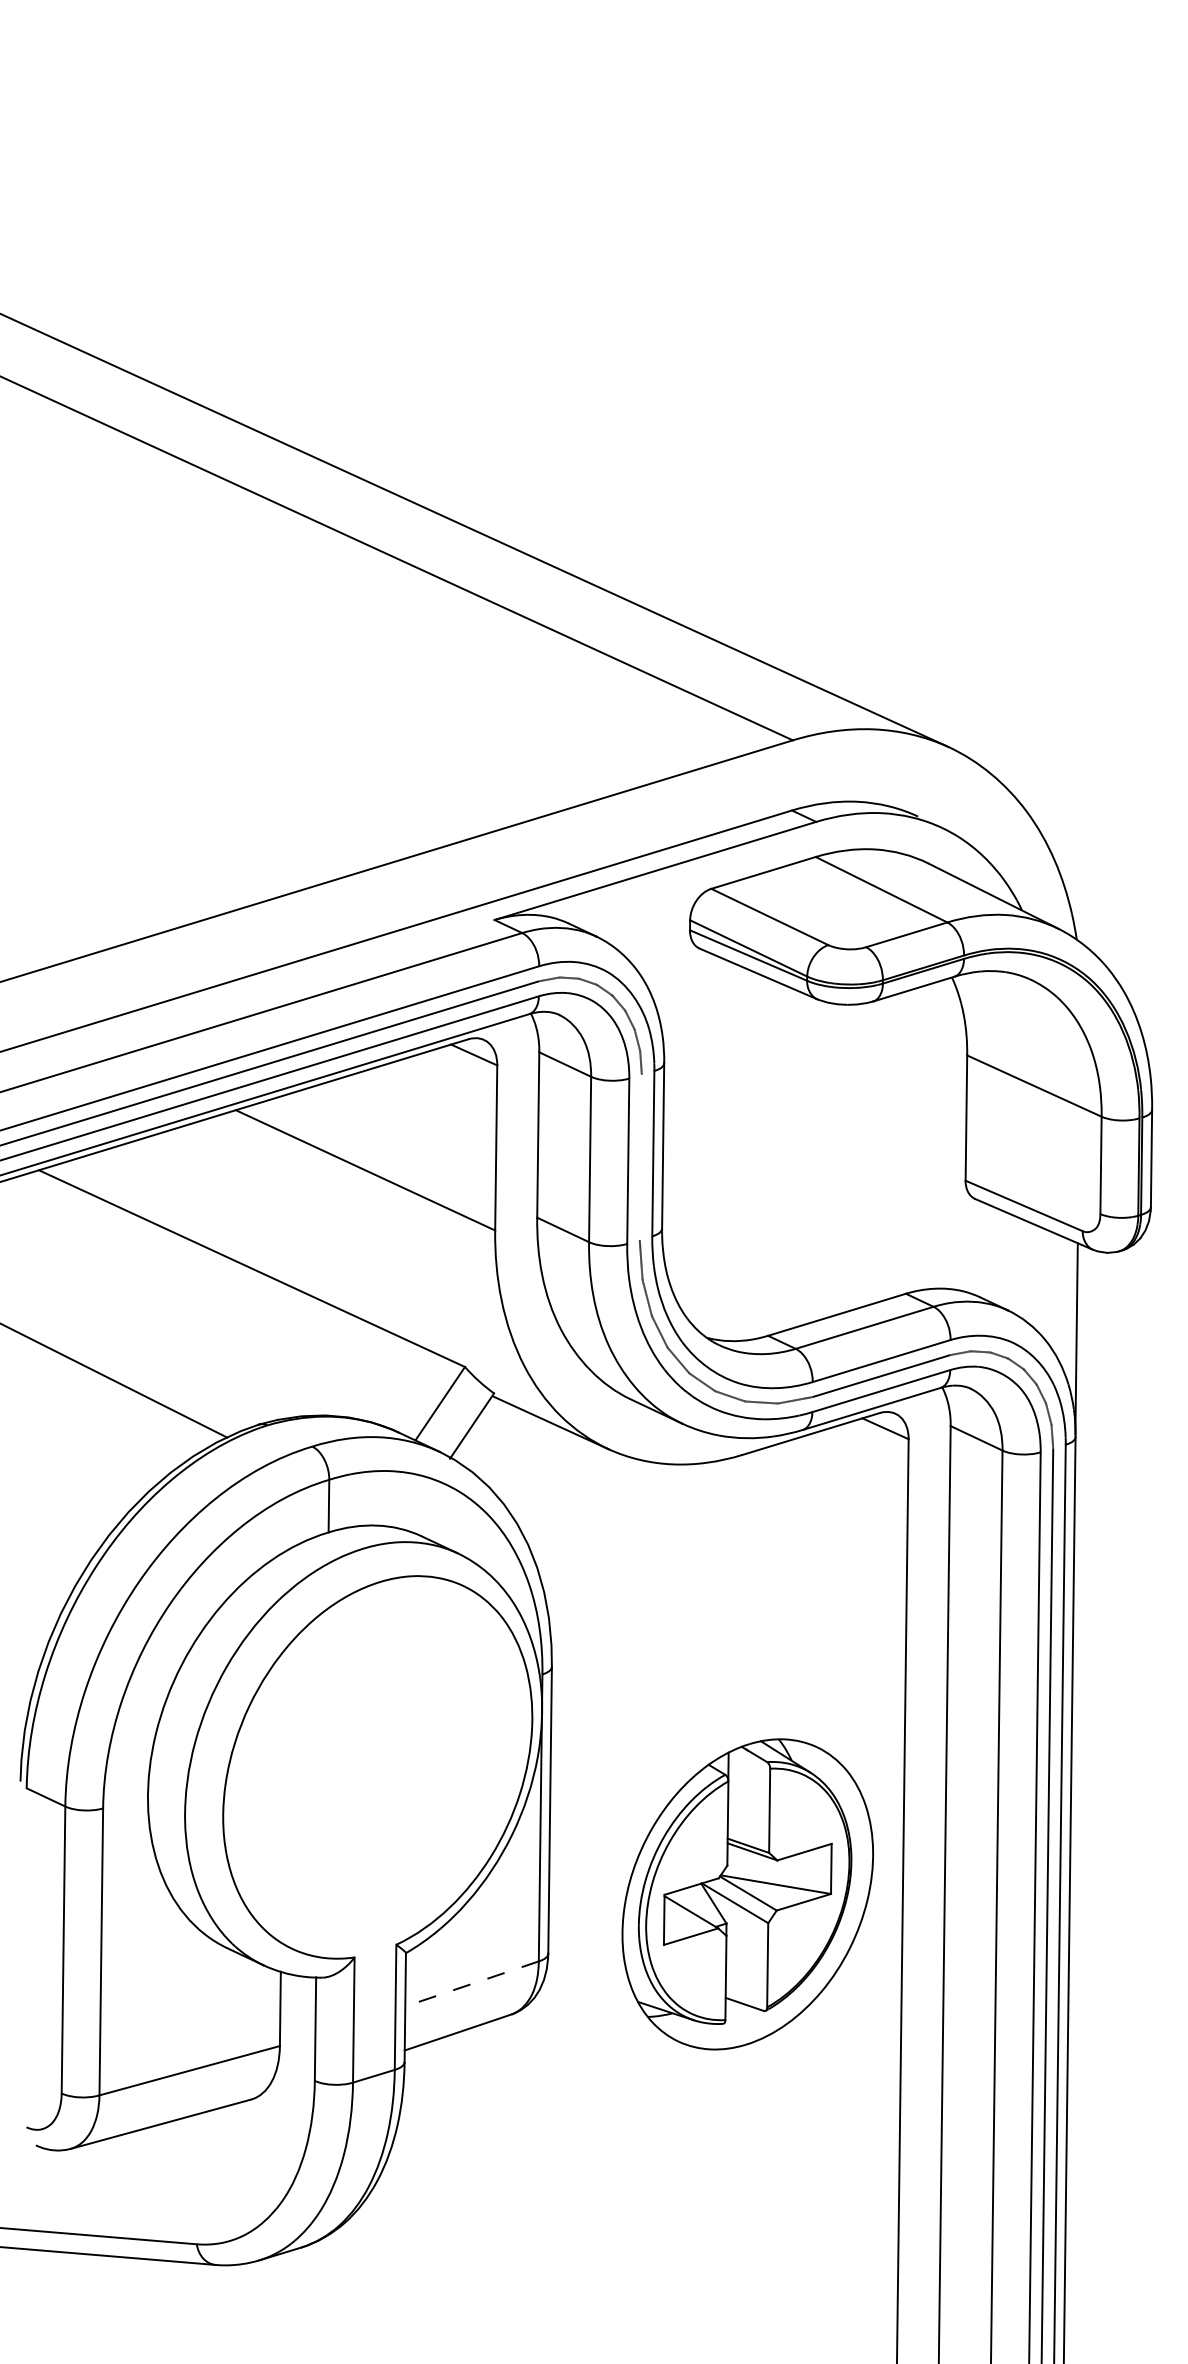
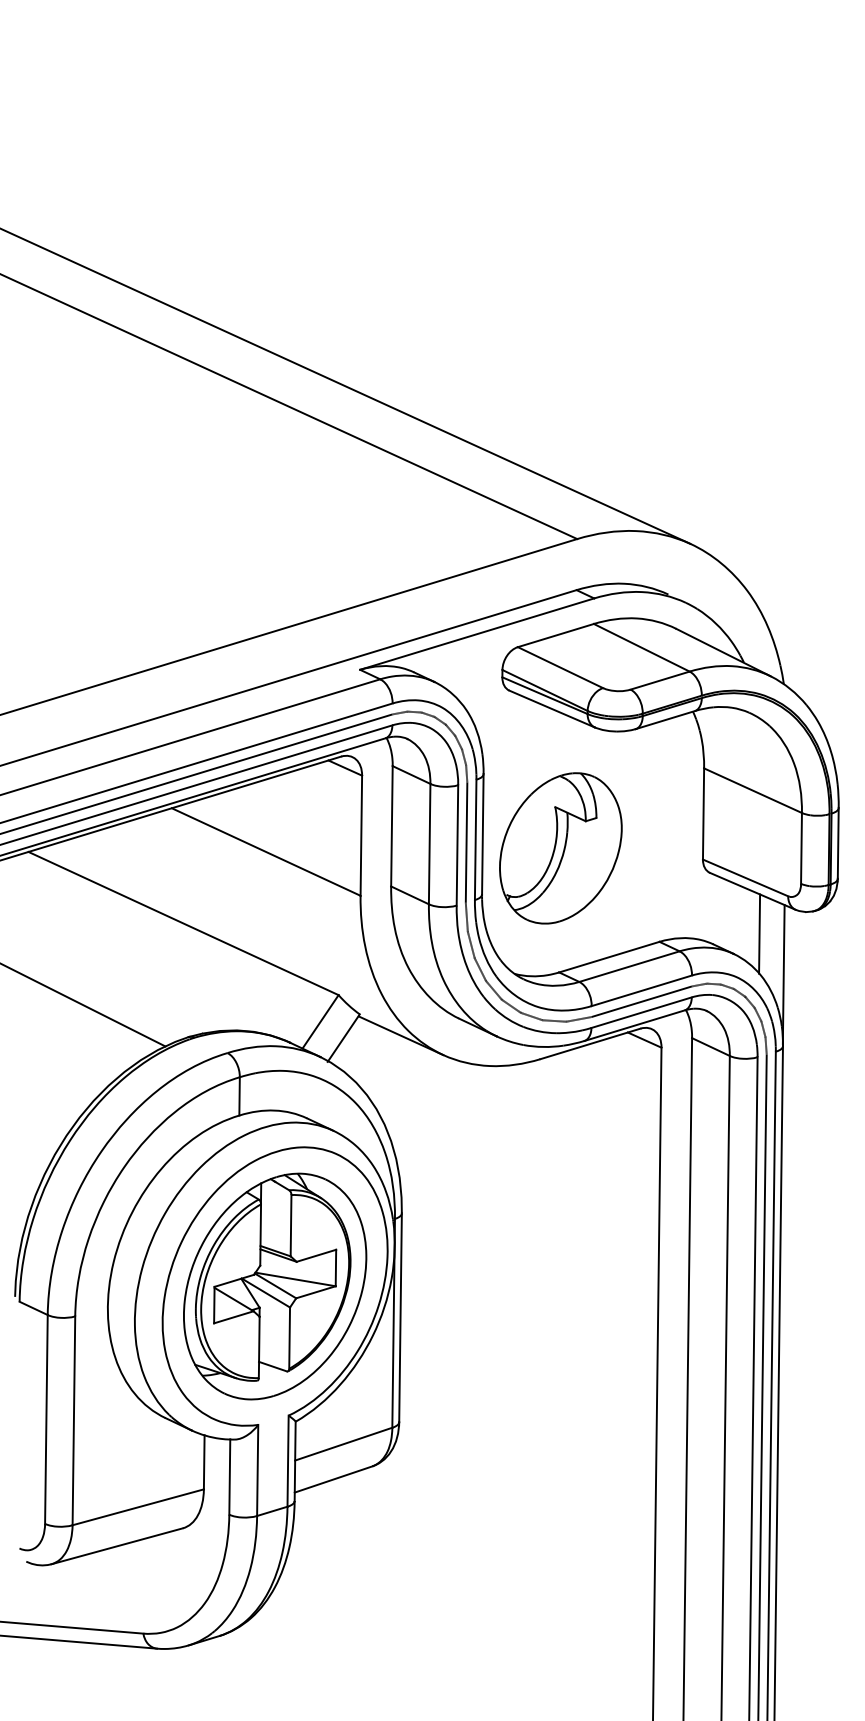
line: (640, 1157) -> (466, 842), added
part: (769, 1165) -> (560, 848), added
line: (1043, 1282) -> (759, 933), added
part: (747, 1894) -> (274, 1286), moved
line: (471, 1984) -> (343, 1444), dashed -> solid

